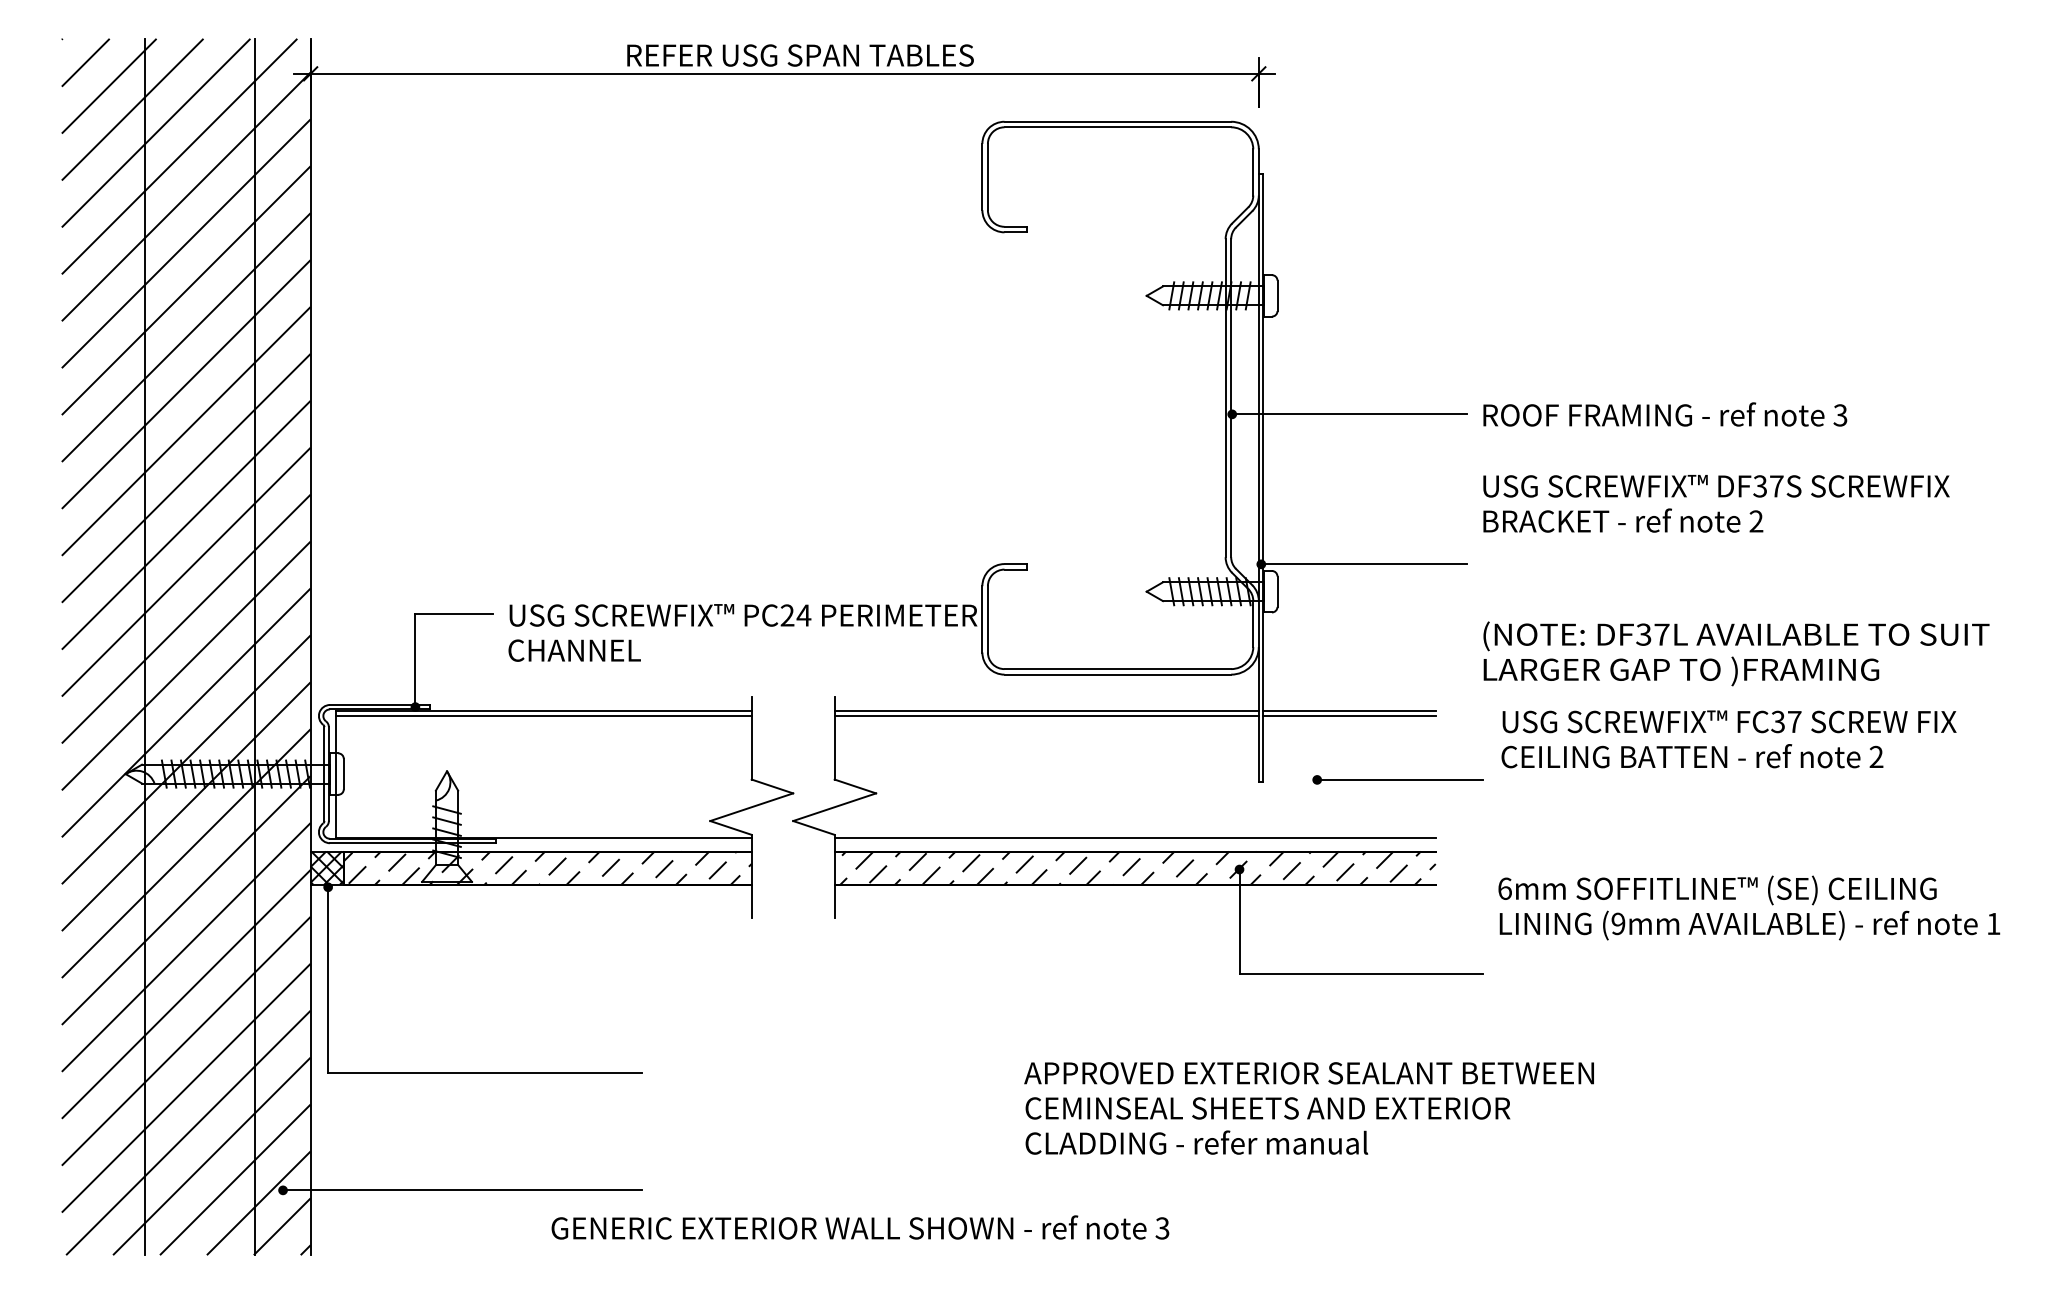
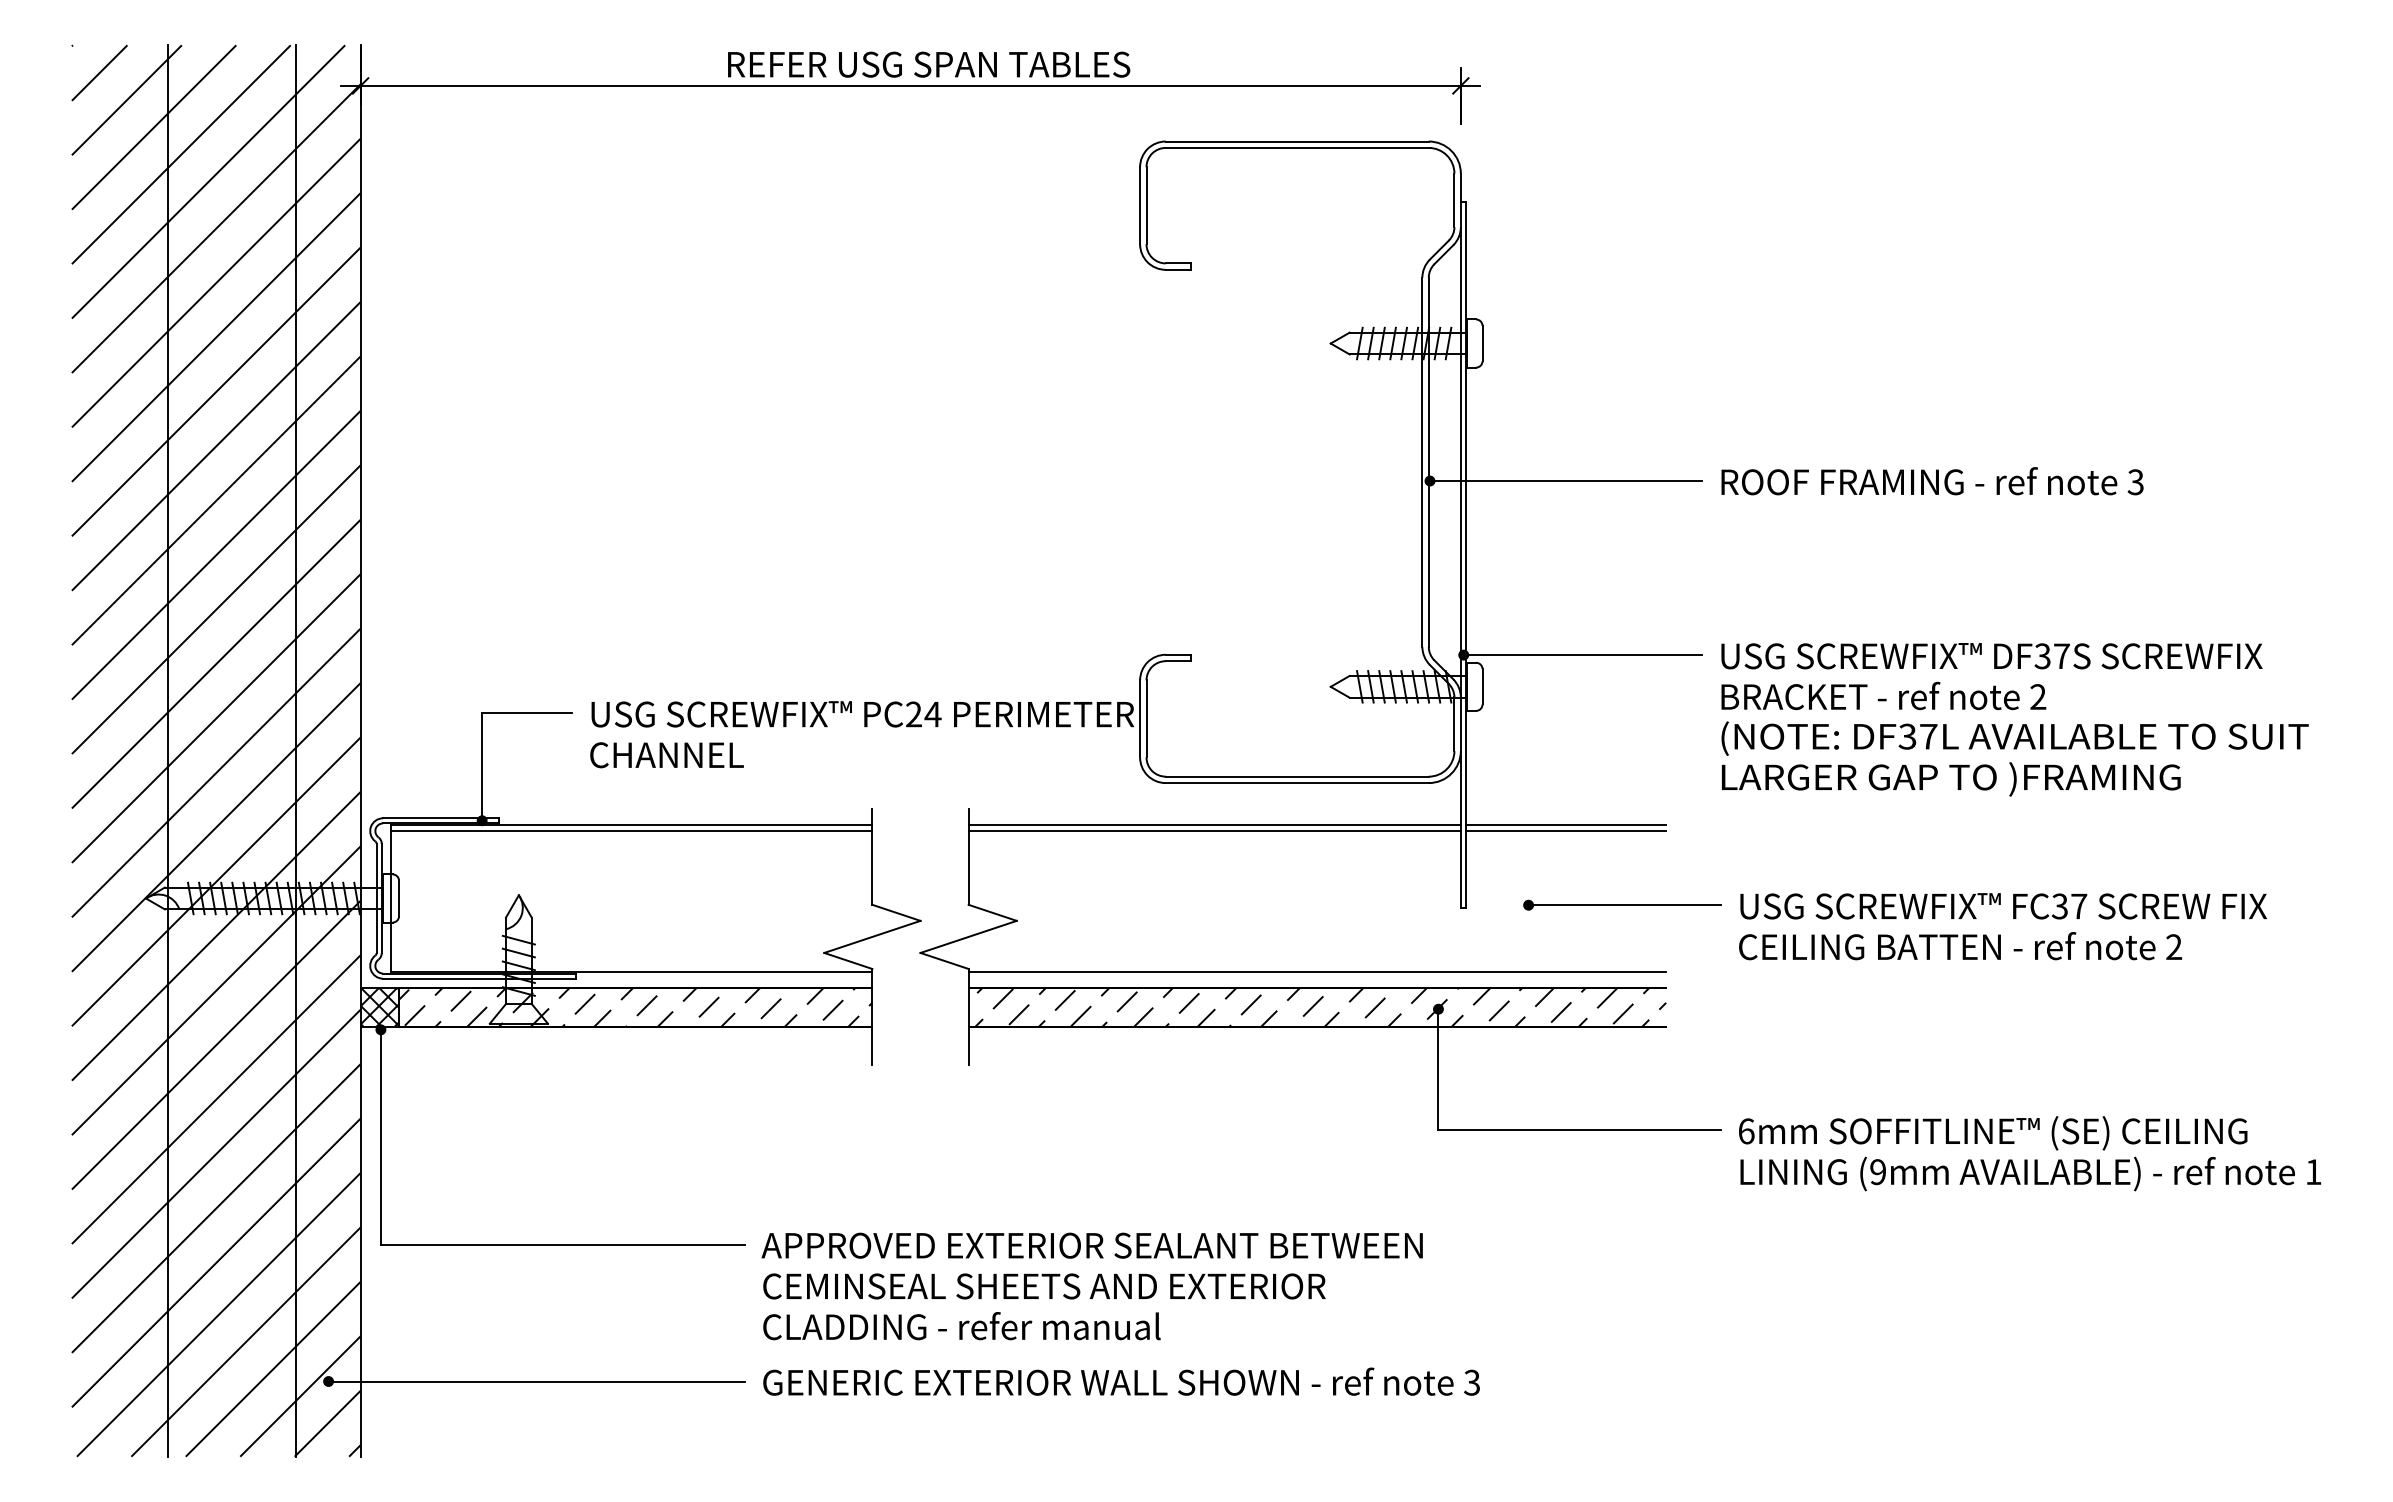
text: (1716, 503) -> (1991, 676), moved
text: (1728, 739) -> (2002, 926), moved
text: (1749, 907) -> (2030, 1153), moved
text: (1308, 1108) -> (1091, 1286), moved
text: (860, 1227) -> (1121, 1381), moved

